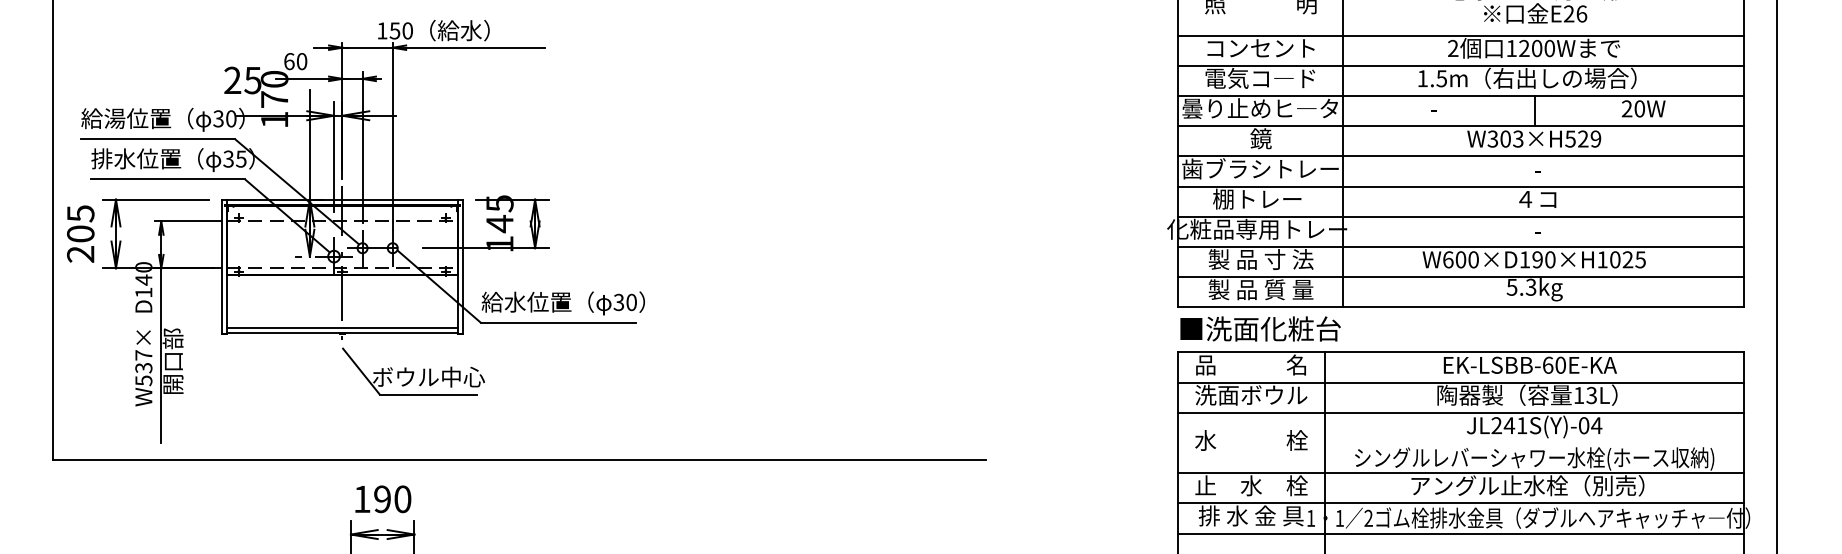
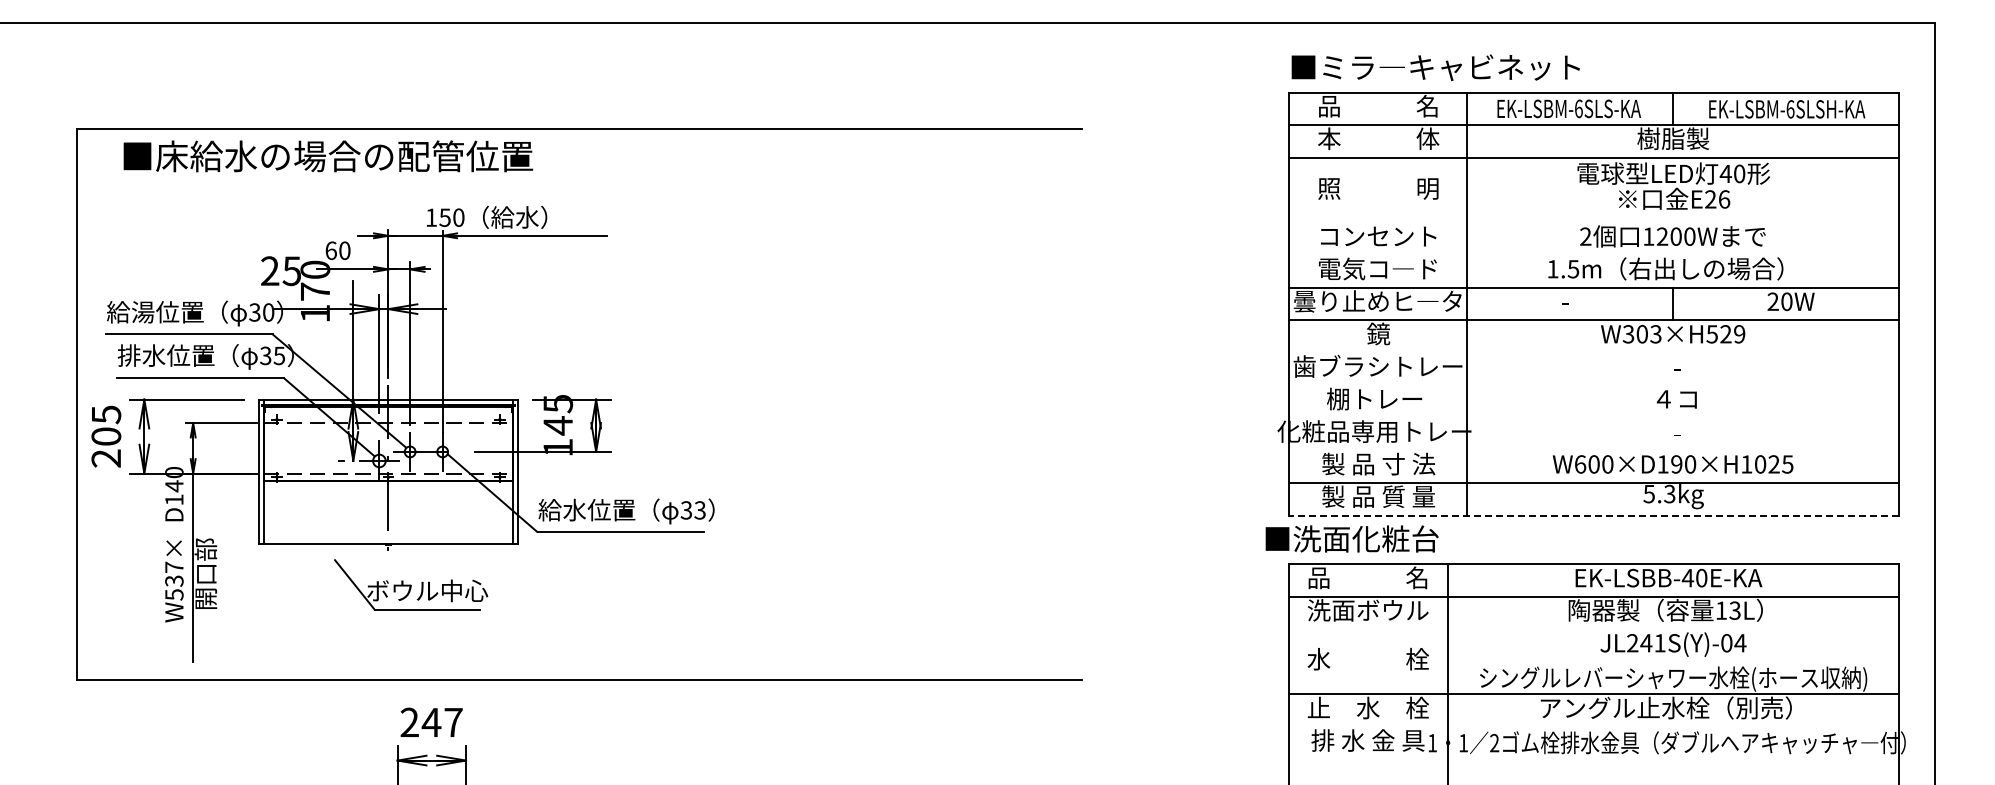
line: (1460, 35) -> (1593, 222), removed
line: (1460, 65) -> (1593, 255), removed
line: (1460, 155) -> (1593, 352), removed
line: (1460, 186) -> (1593, 385), removed
line: (1460, 217) -> (1593, 418), removed
line: (1460, 246) -> (1593, 450), removed
text: (631, 302) -> (699, 510), 30 -> 33
line: (1460, 307) -> (1593, 515), solid -> dashed
line: (342, 328) -> (388, 538), removed
text: (1259, 328) -> (1351, 538), moved
text: (1547, 364) -> (1687, 577), EK-LSBB-60E-KA -> EK-LSBB-40E-KA
part: (413, 371) -> (411, 584), moved
line: (1460, 412) -> (1593, 629), removed
text: (382, 499) -> (431, 722), 190 -> 247
line: (1460, 502) -> (1593, 726), removed
line: (1460, 533) -> (1593, 759), removed

